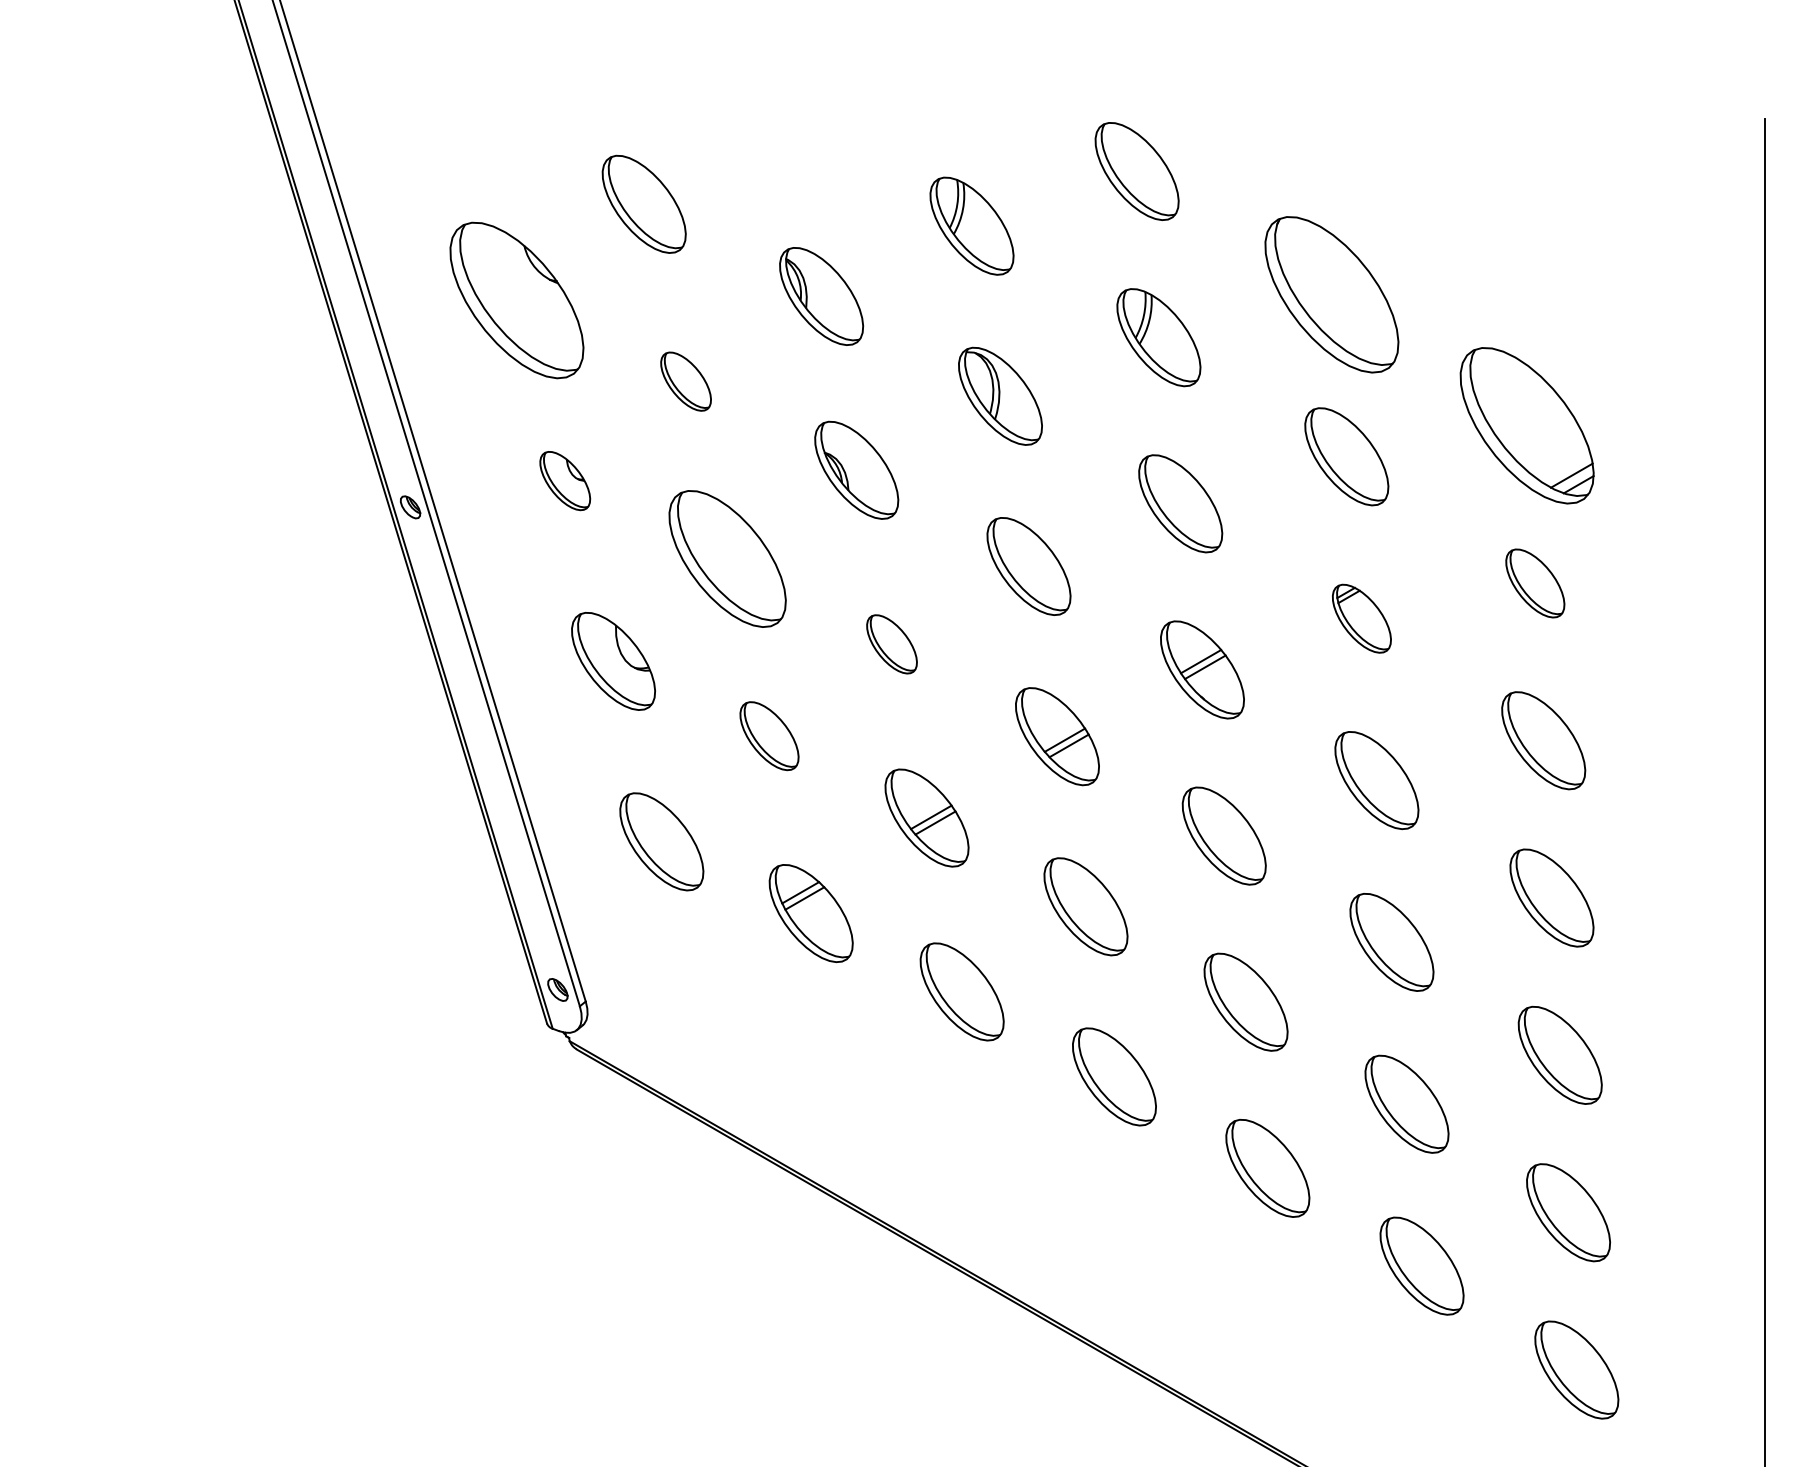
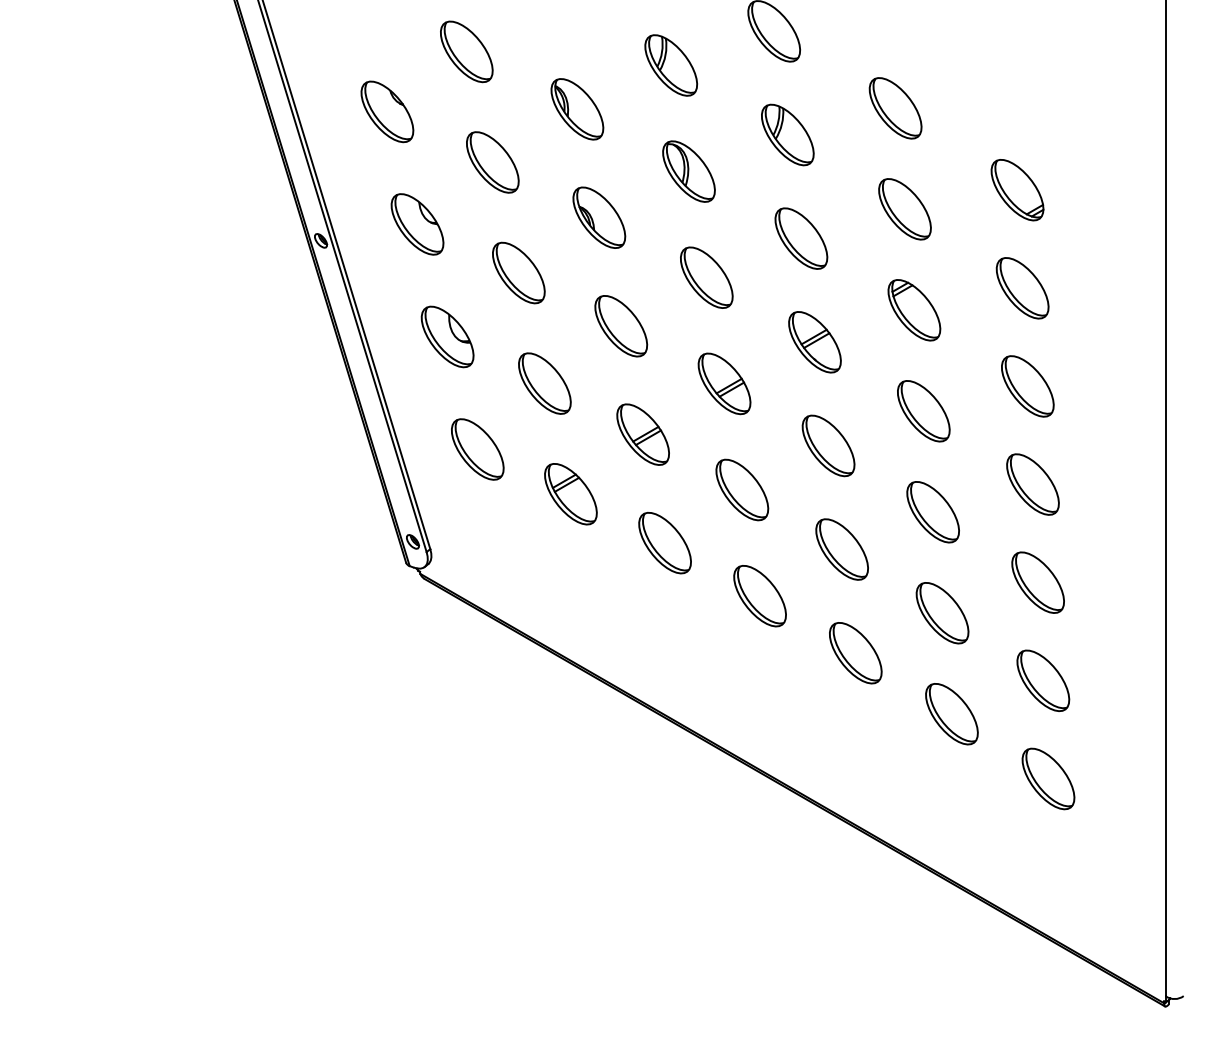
part: (1331, 295) -> (895, 108), size x0.62
part: (517, 299) -> (387, 111), size x0.62
part: (685, 381) -> (492, 162), size x1.67
part: (1527, 426) -> (1017, 190), size x0.62
part: (565, 481) -> (417, 224), size x1.67
part: (727, 558) -> (518, 272), size x0.71
part: (1535, 583) -> (1022, 288), size x1.43
part: (1362, 618) -> (914, 310), size x1.43
part: (892, 644) -> (621, 326), size x1.67
part: (768, 736) -> (544, 383), size x1.43

